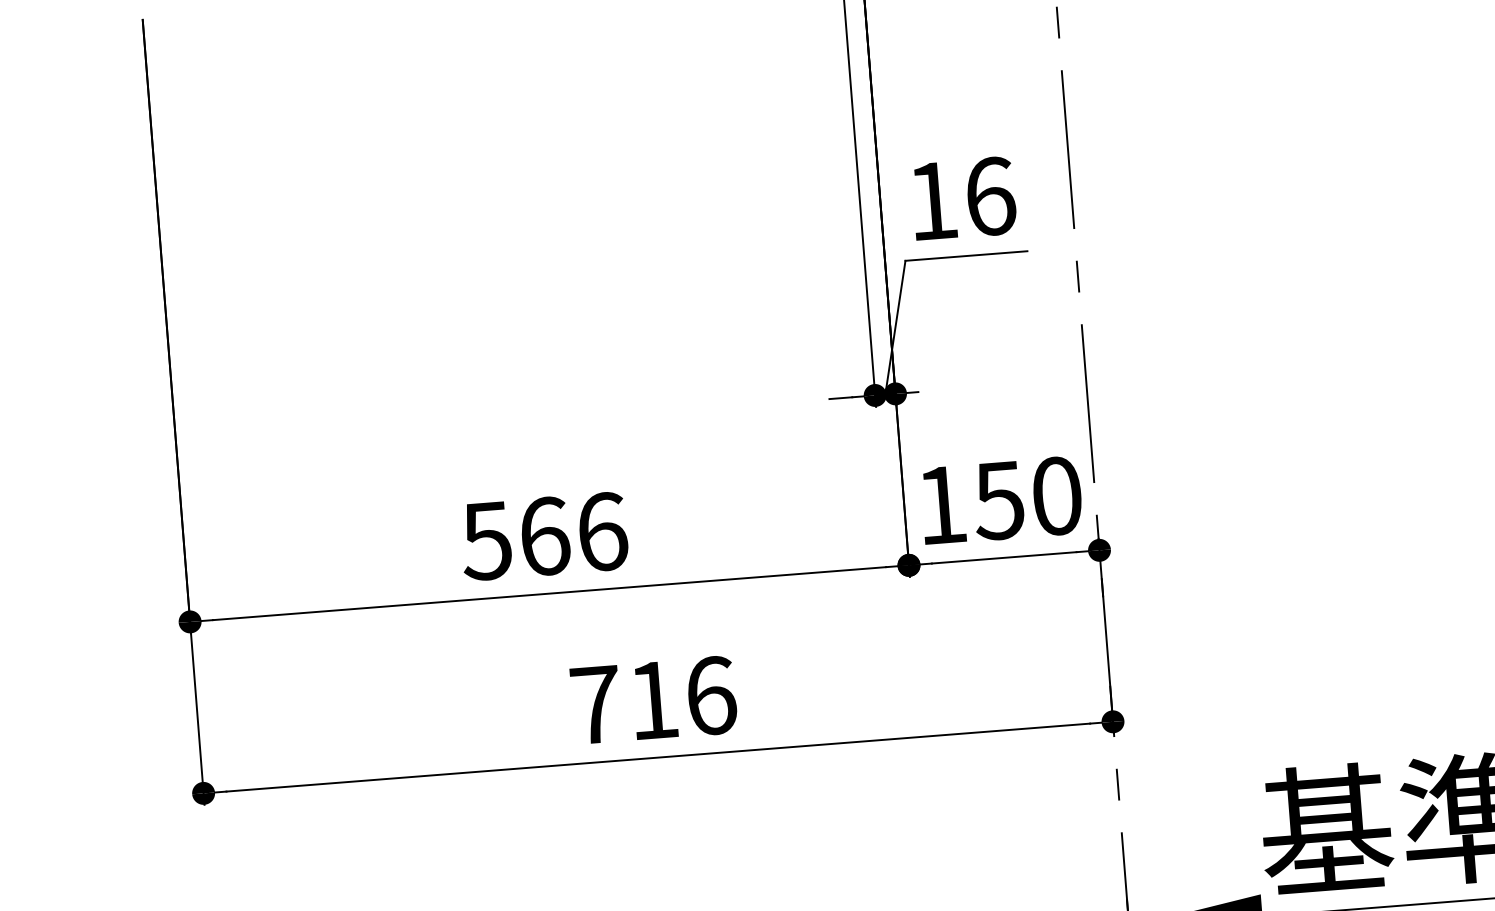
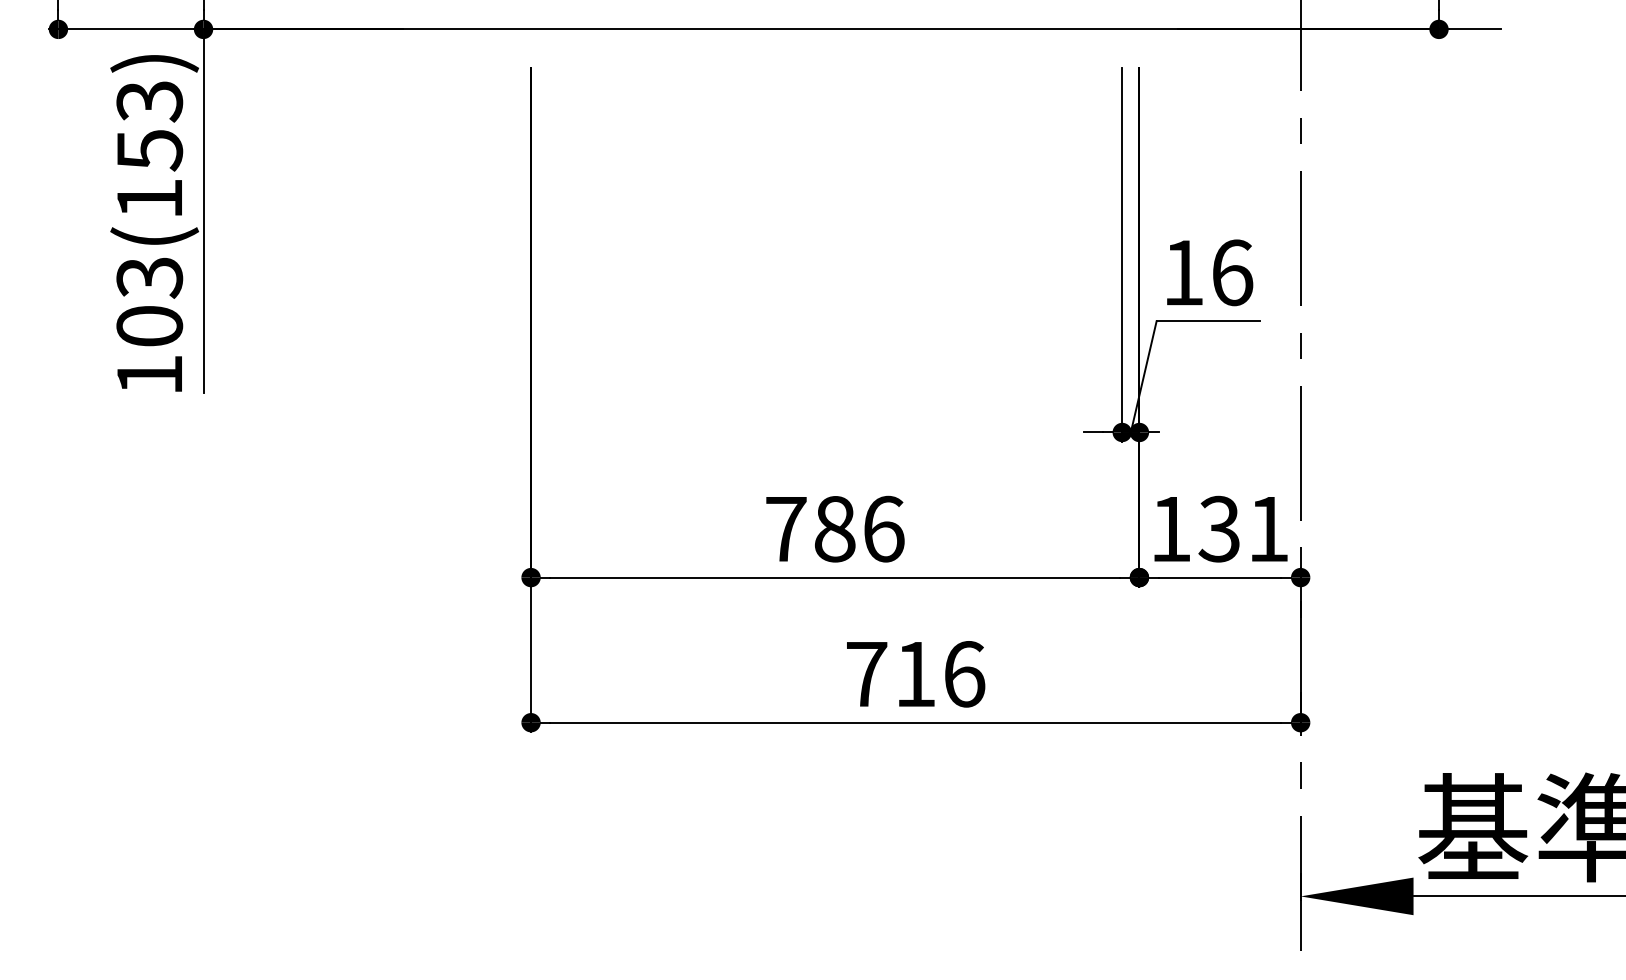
text: (1027, 497) -> (1243, 528), 150 -> 131
text: (514, 538) -> (809, 528), 566 -> 786

